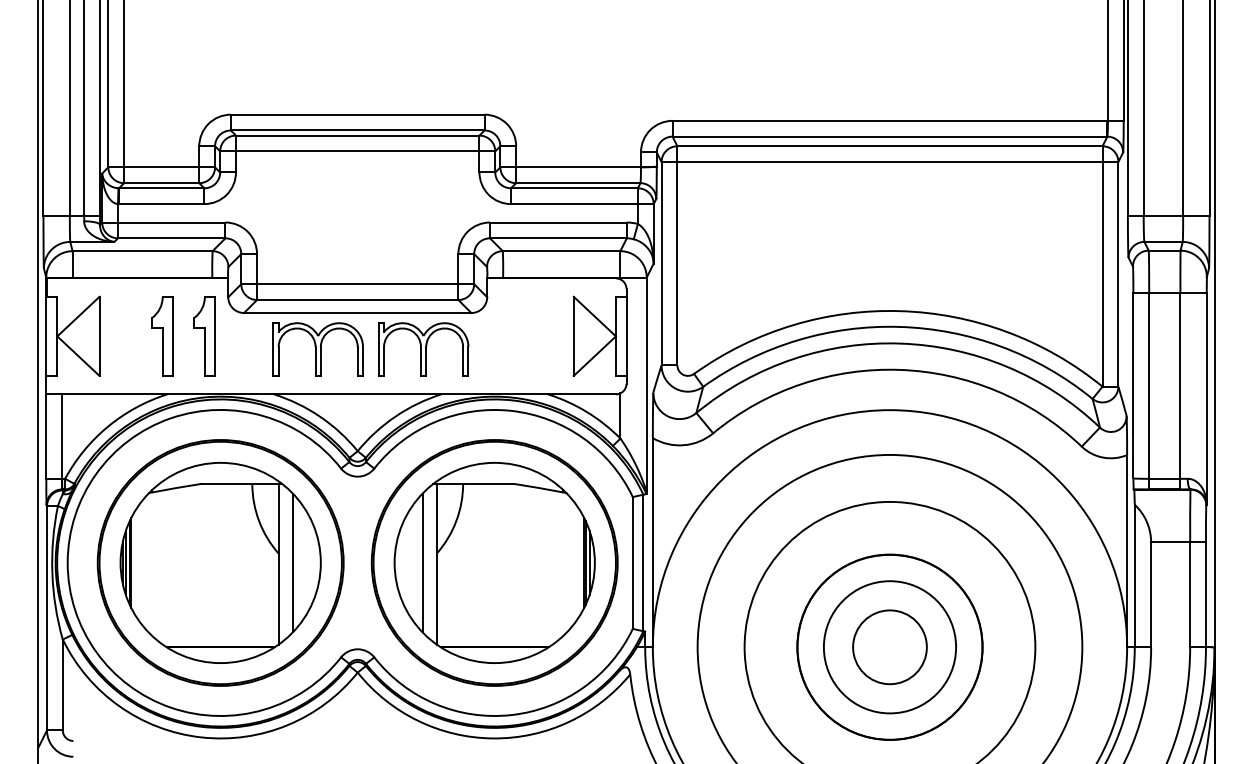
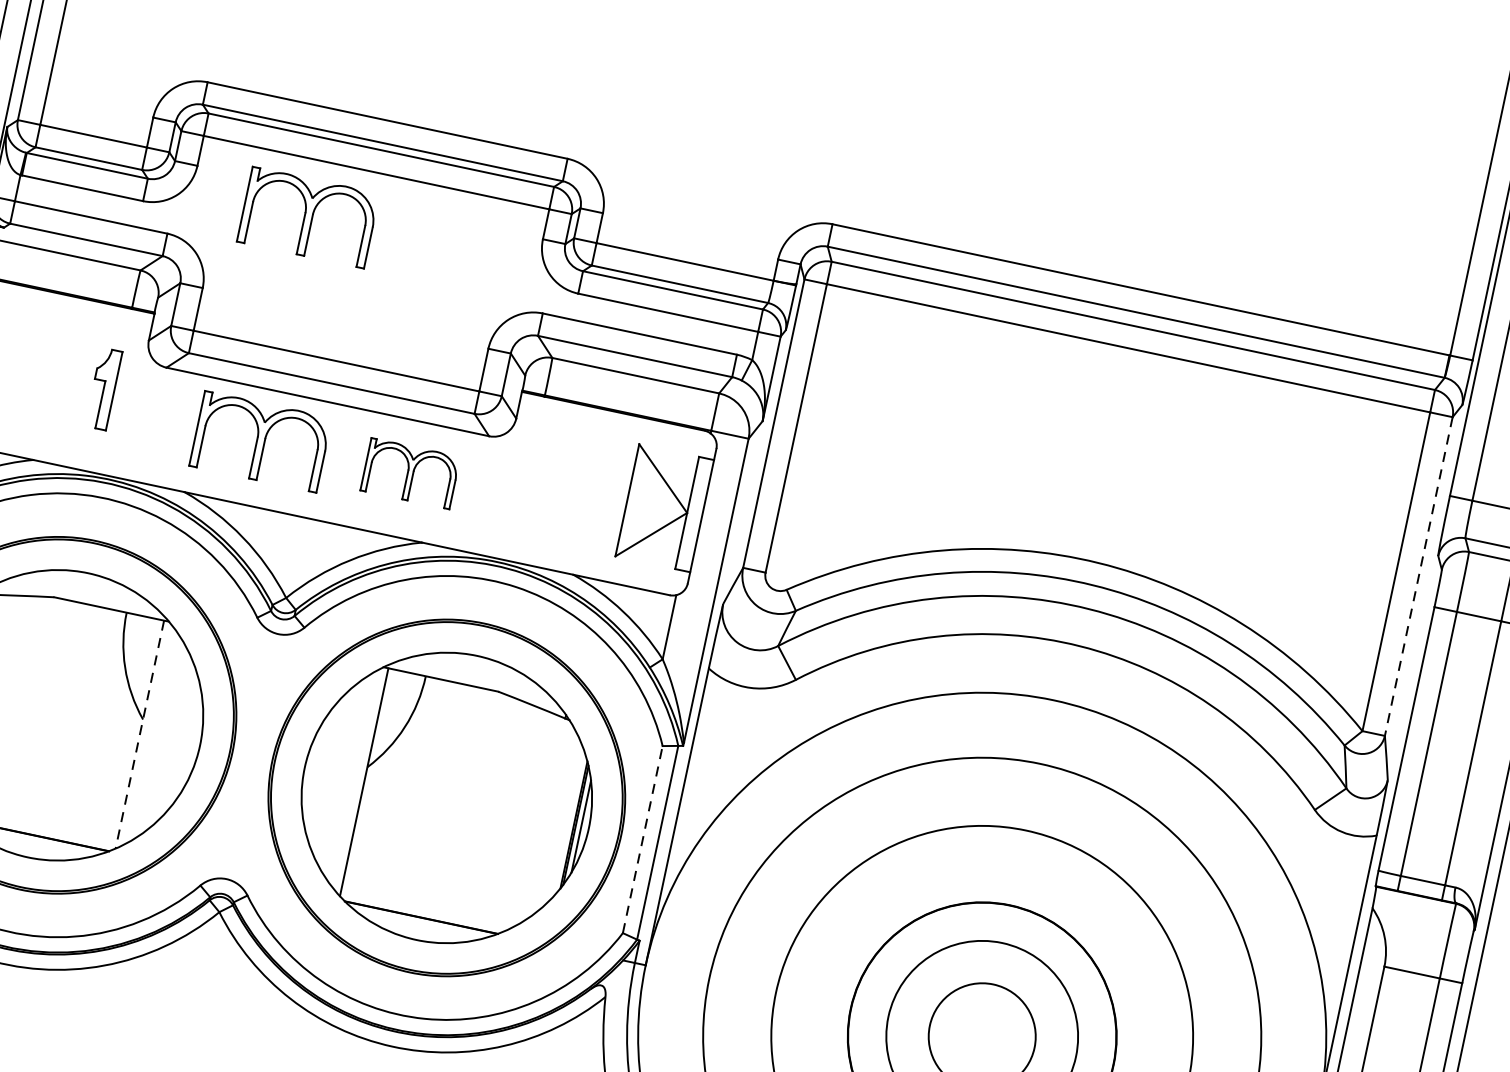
part: (317, 191) -> (307, 217), added
line: (1118, 274) -> (1418, 576), solid -> dashed
part: (162, 336) -> (43, 376), removed
part: (204, 336) -> (103, 389), size x0.7
part: (423, 349) -> (410, 473), size x0.7
line: (292, 562) -> (160, 736), removed
line: (422, 562) -> (344, 775), removed
line: (632, 562) -> (642, 838), solid -> dashed
line: (278, 564) -> (139, 734), solid -> dashed

